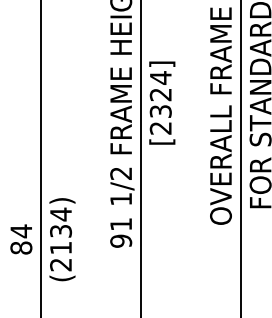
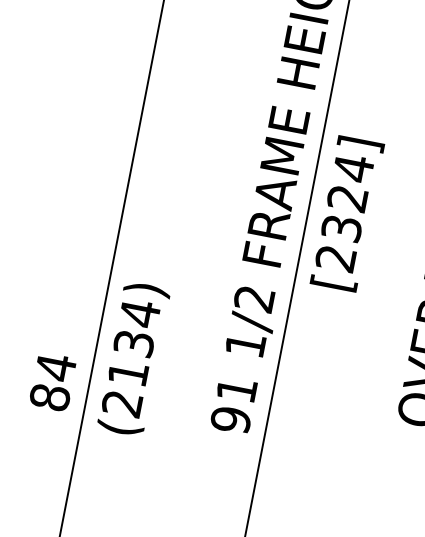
text: (162, 102) -> (347, 212), moved
text: (62, 239) -> (133, 358), moved

